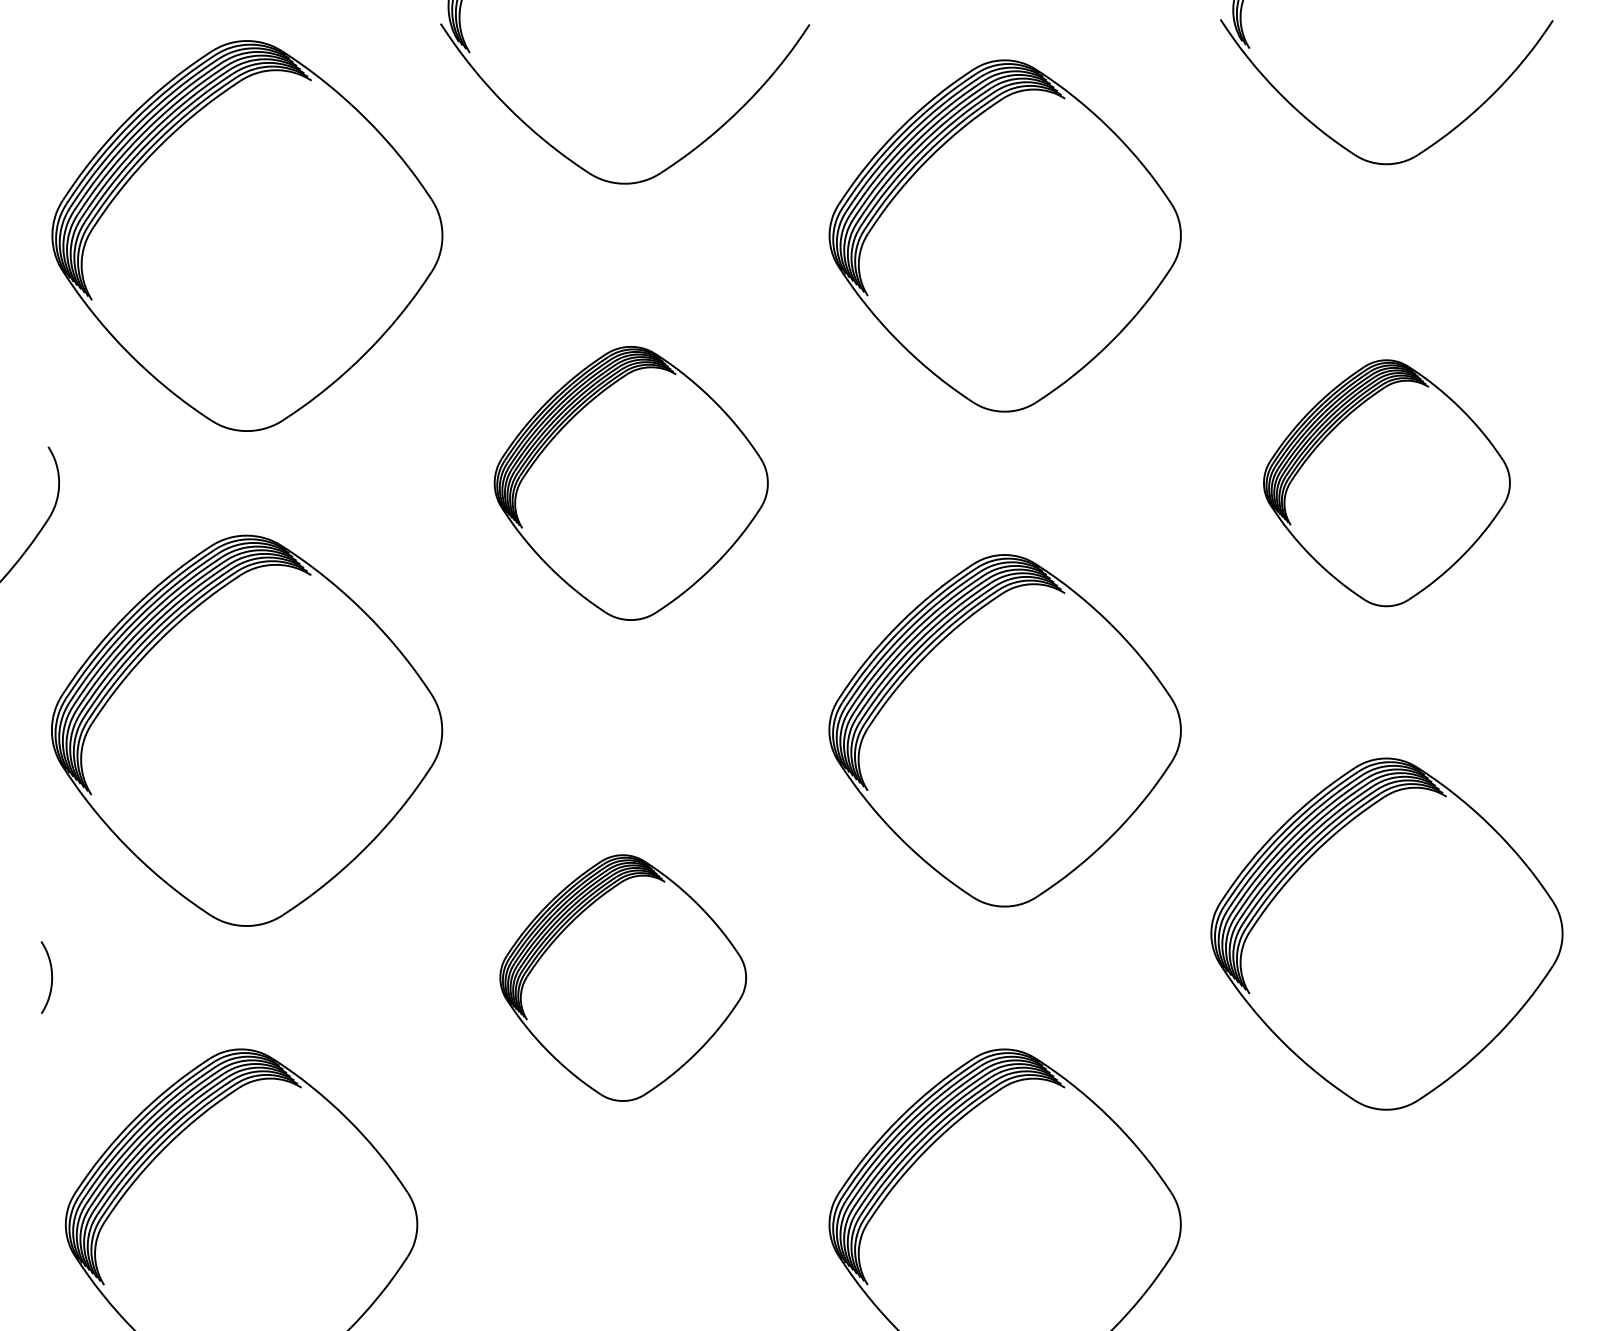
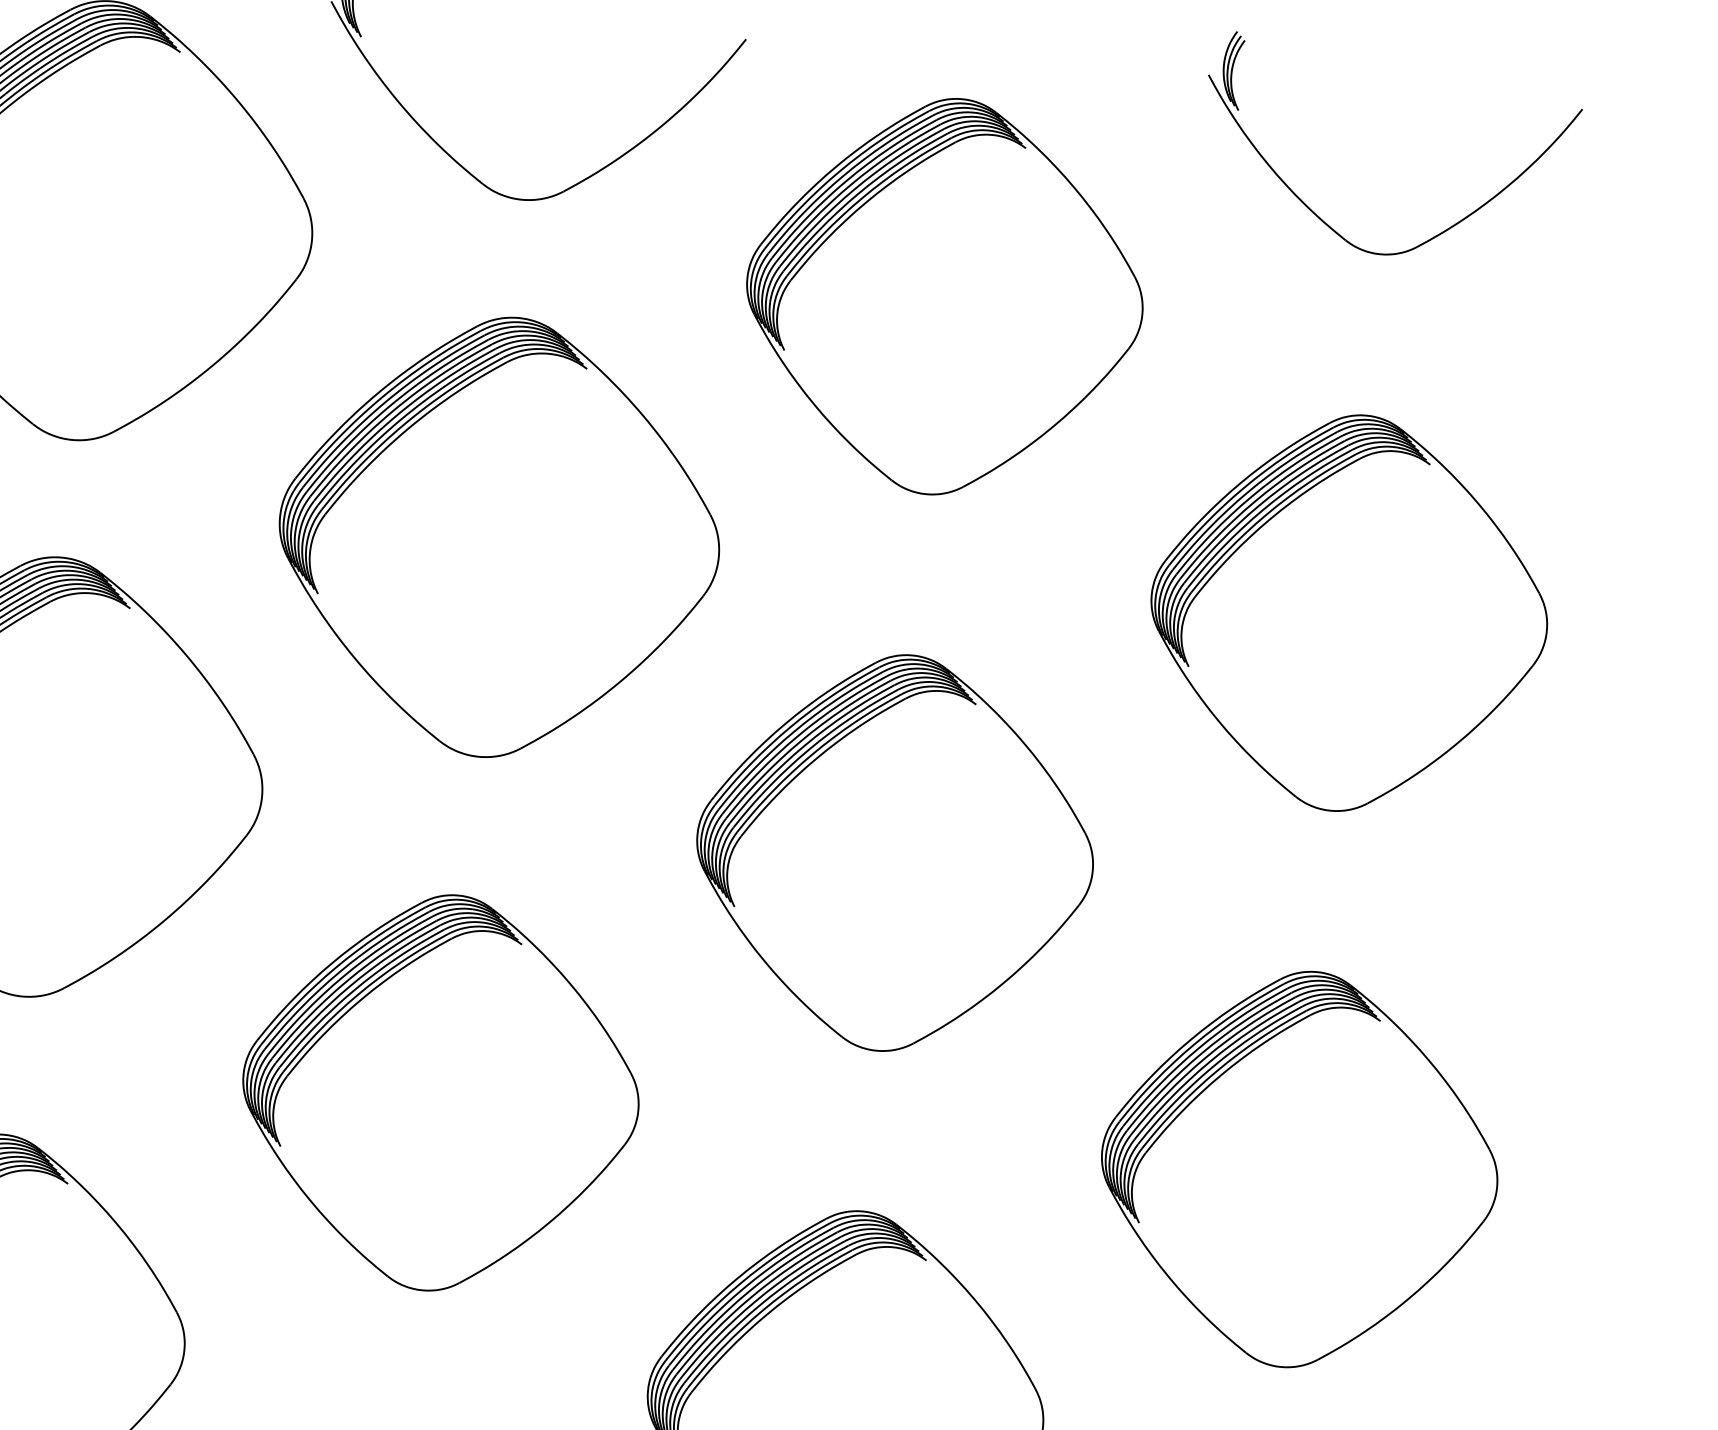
part: (1386, 482) -> (1348, 612), size x1.43
part: (631, 483) -> (499, 537), size x1.43
part: (1386, 933) -> (1299, 1168), moved
part: (622, 977) -> (440, 1092), size x1.43

